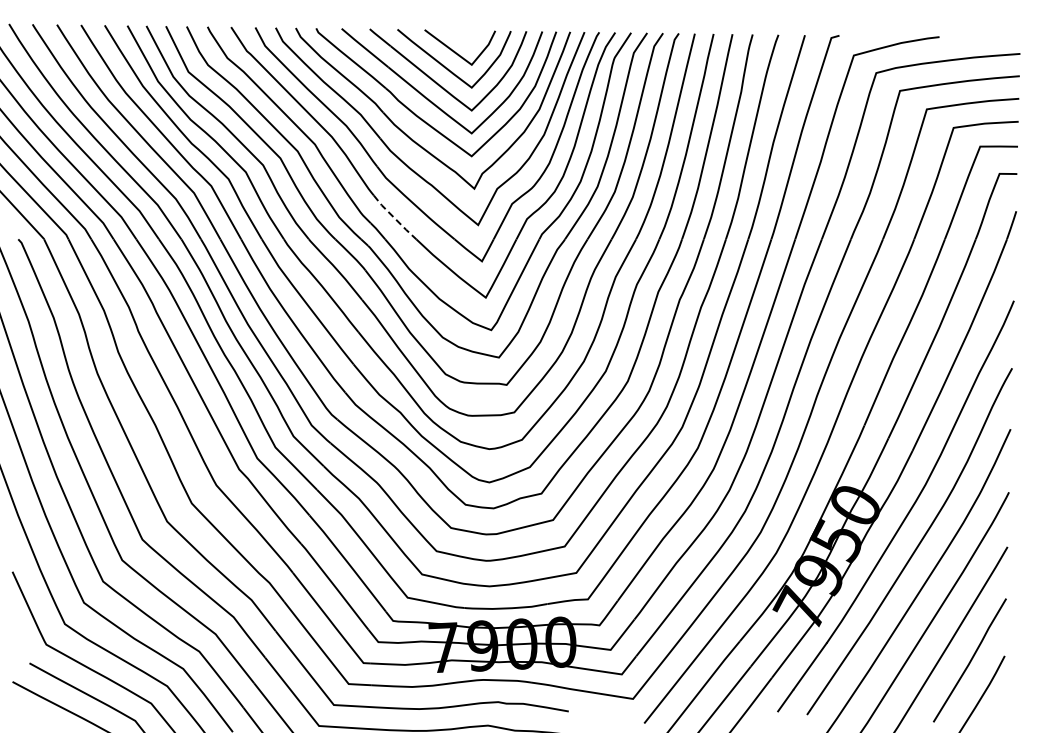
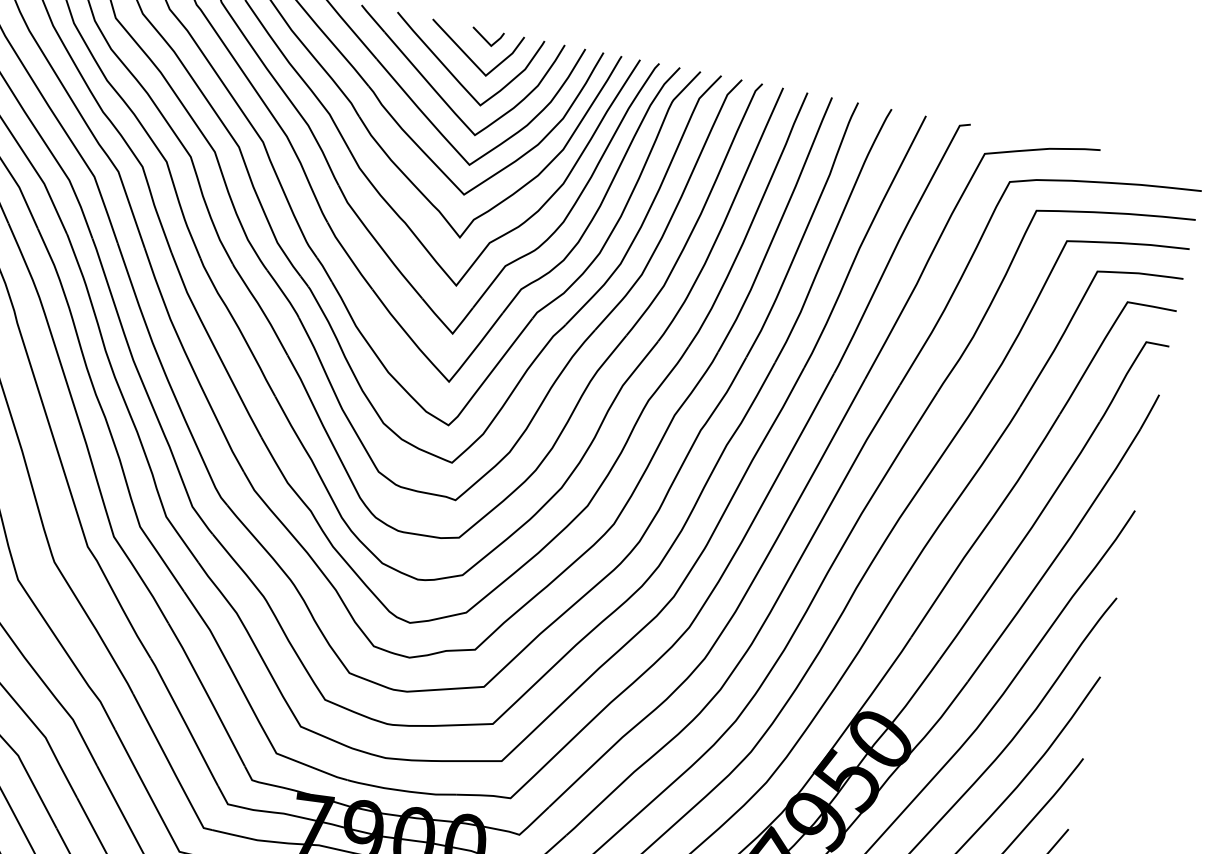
line: (466, 36) -> (485, 37), added
line: (394, 217) -> (349, 255), dashed -> solid

